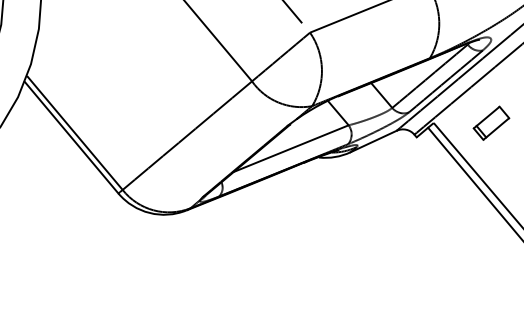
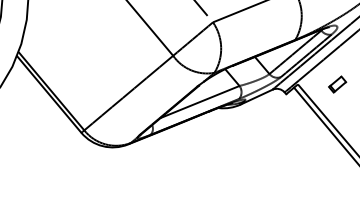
part: (491, 123) -> (337, 84), size x0.7

